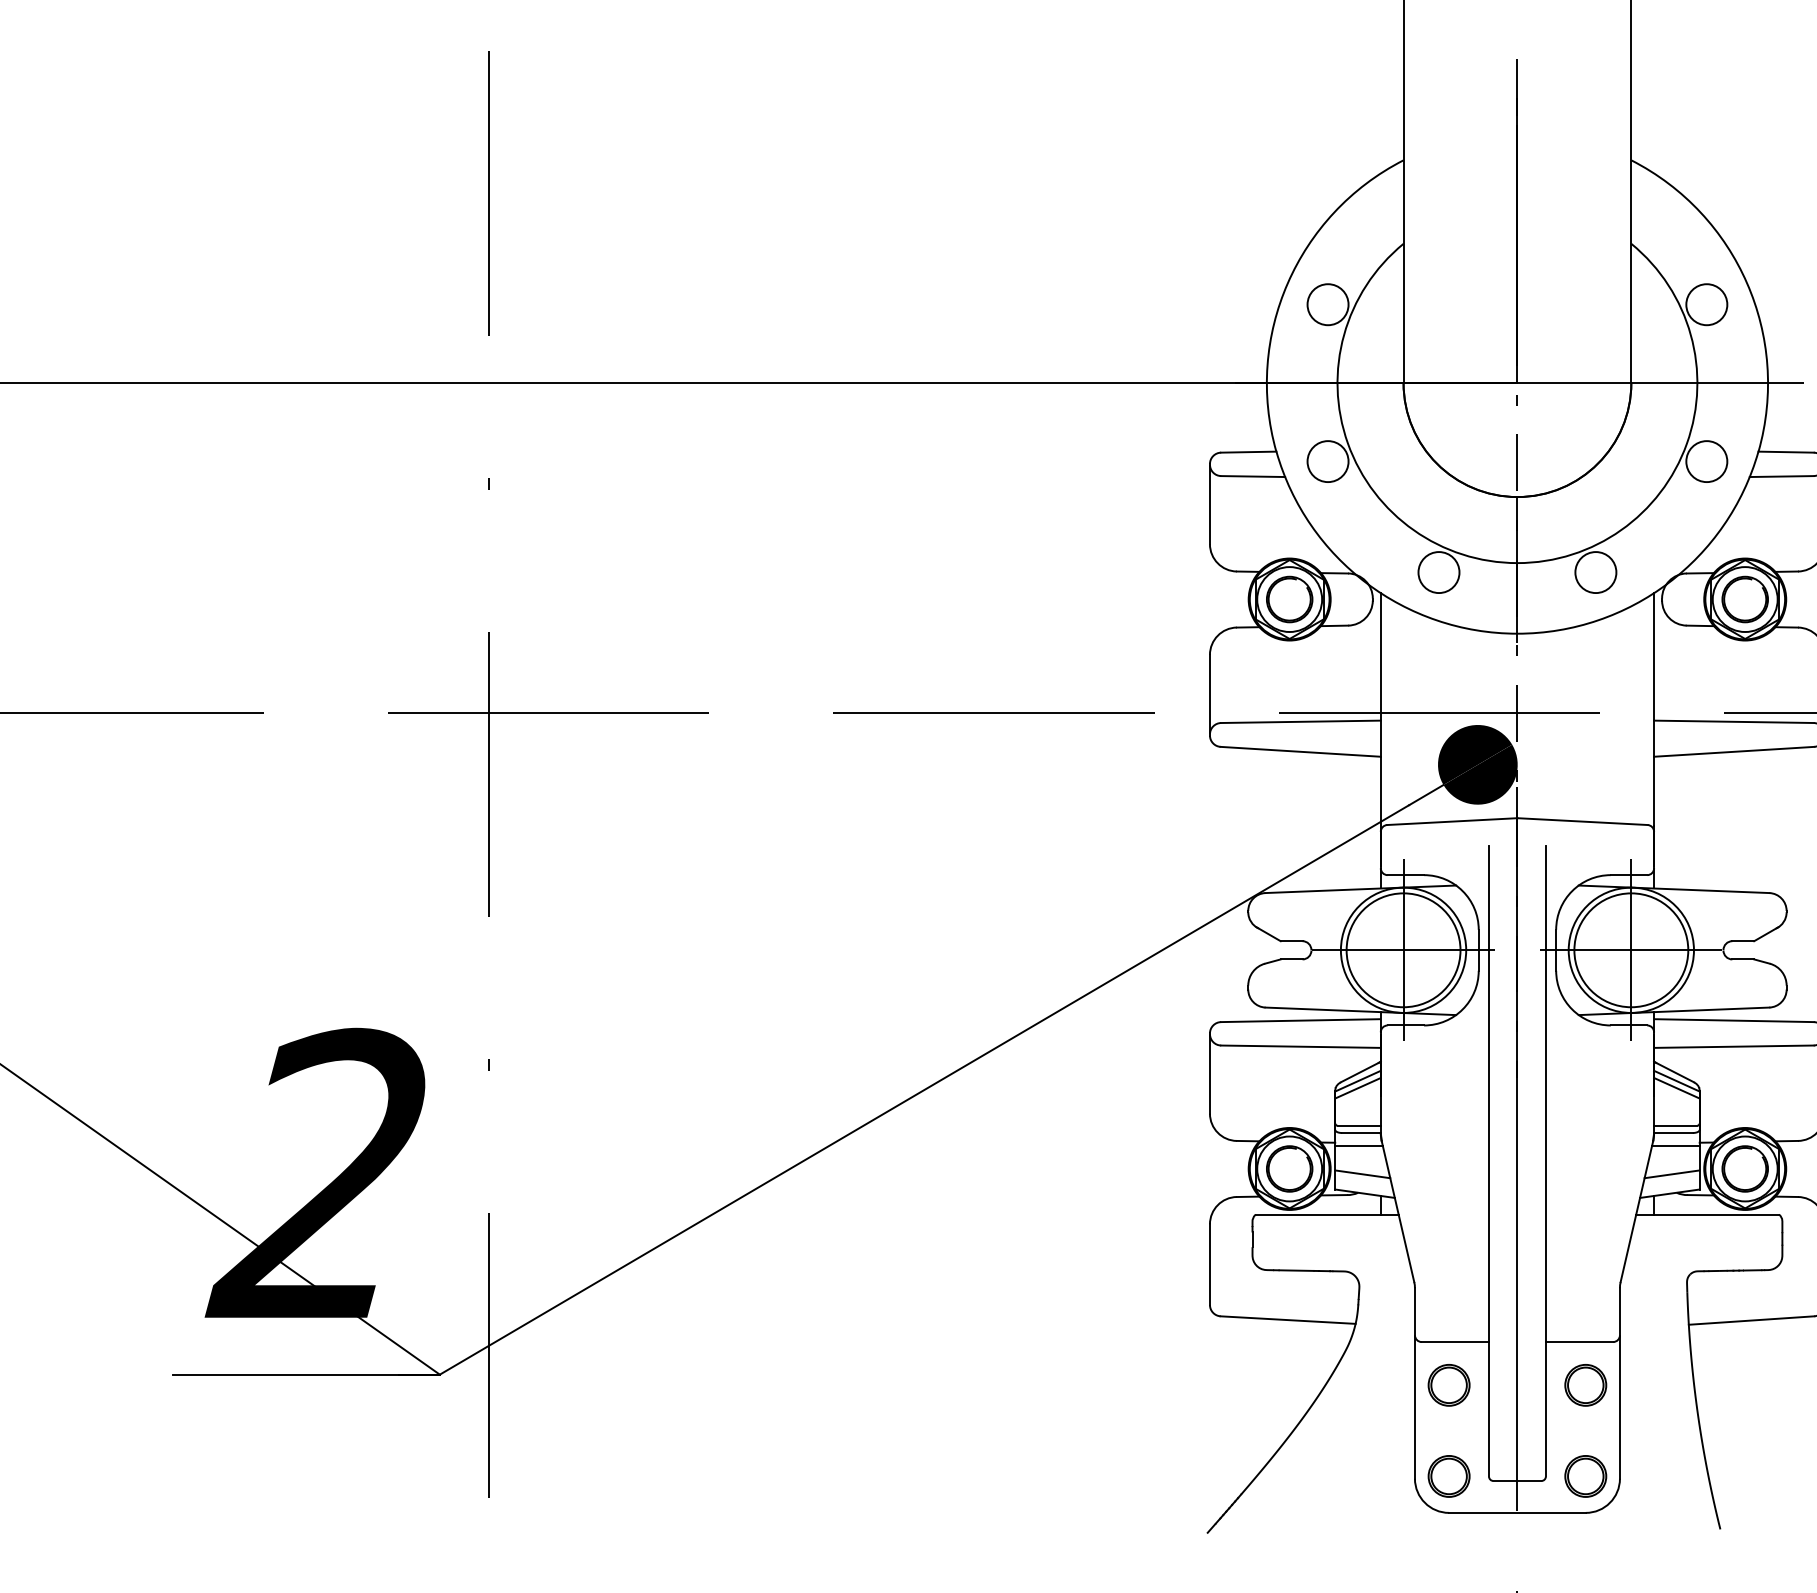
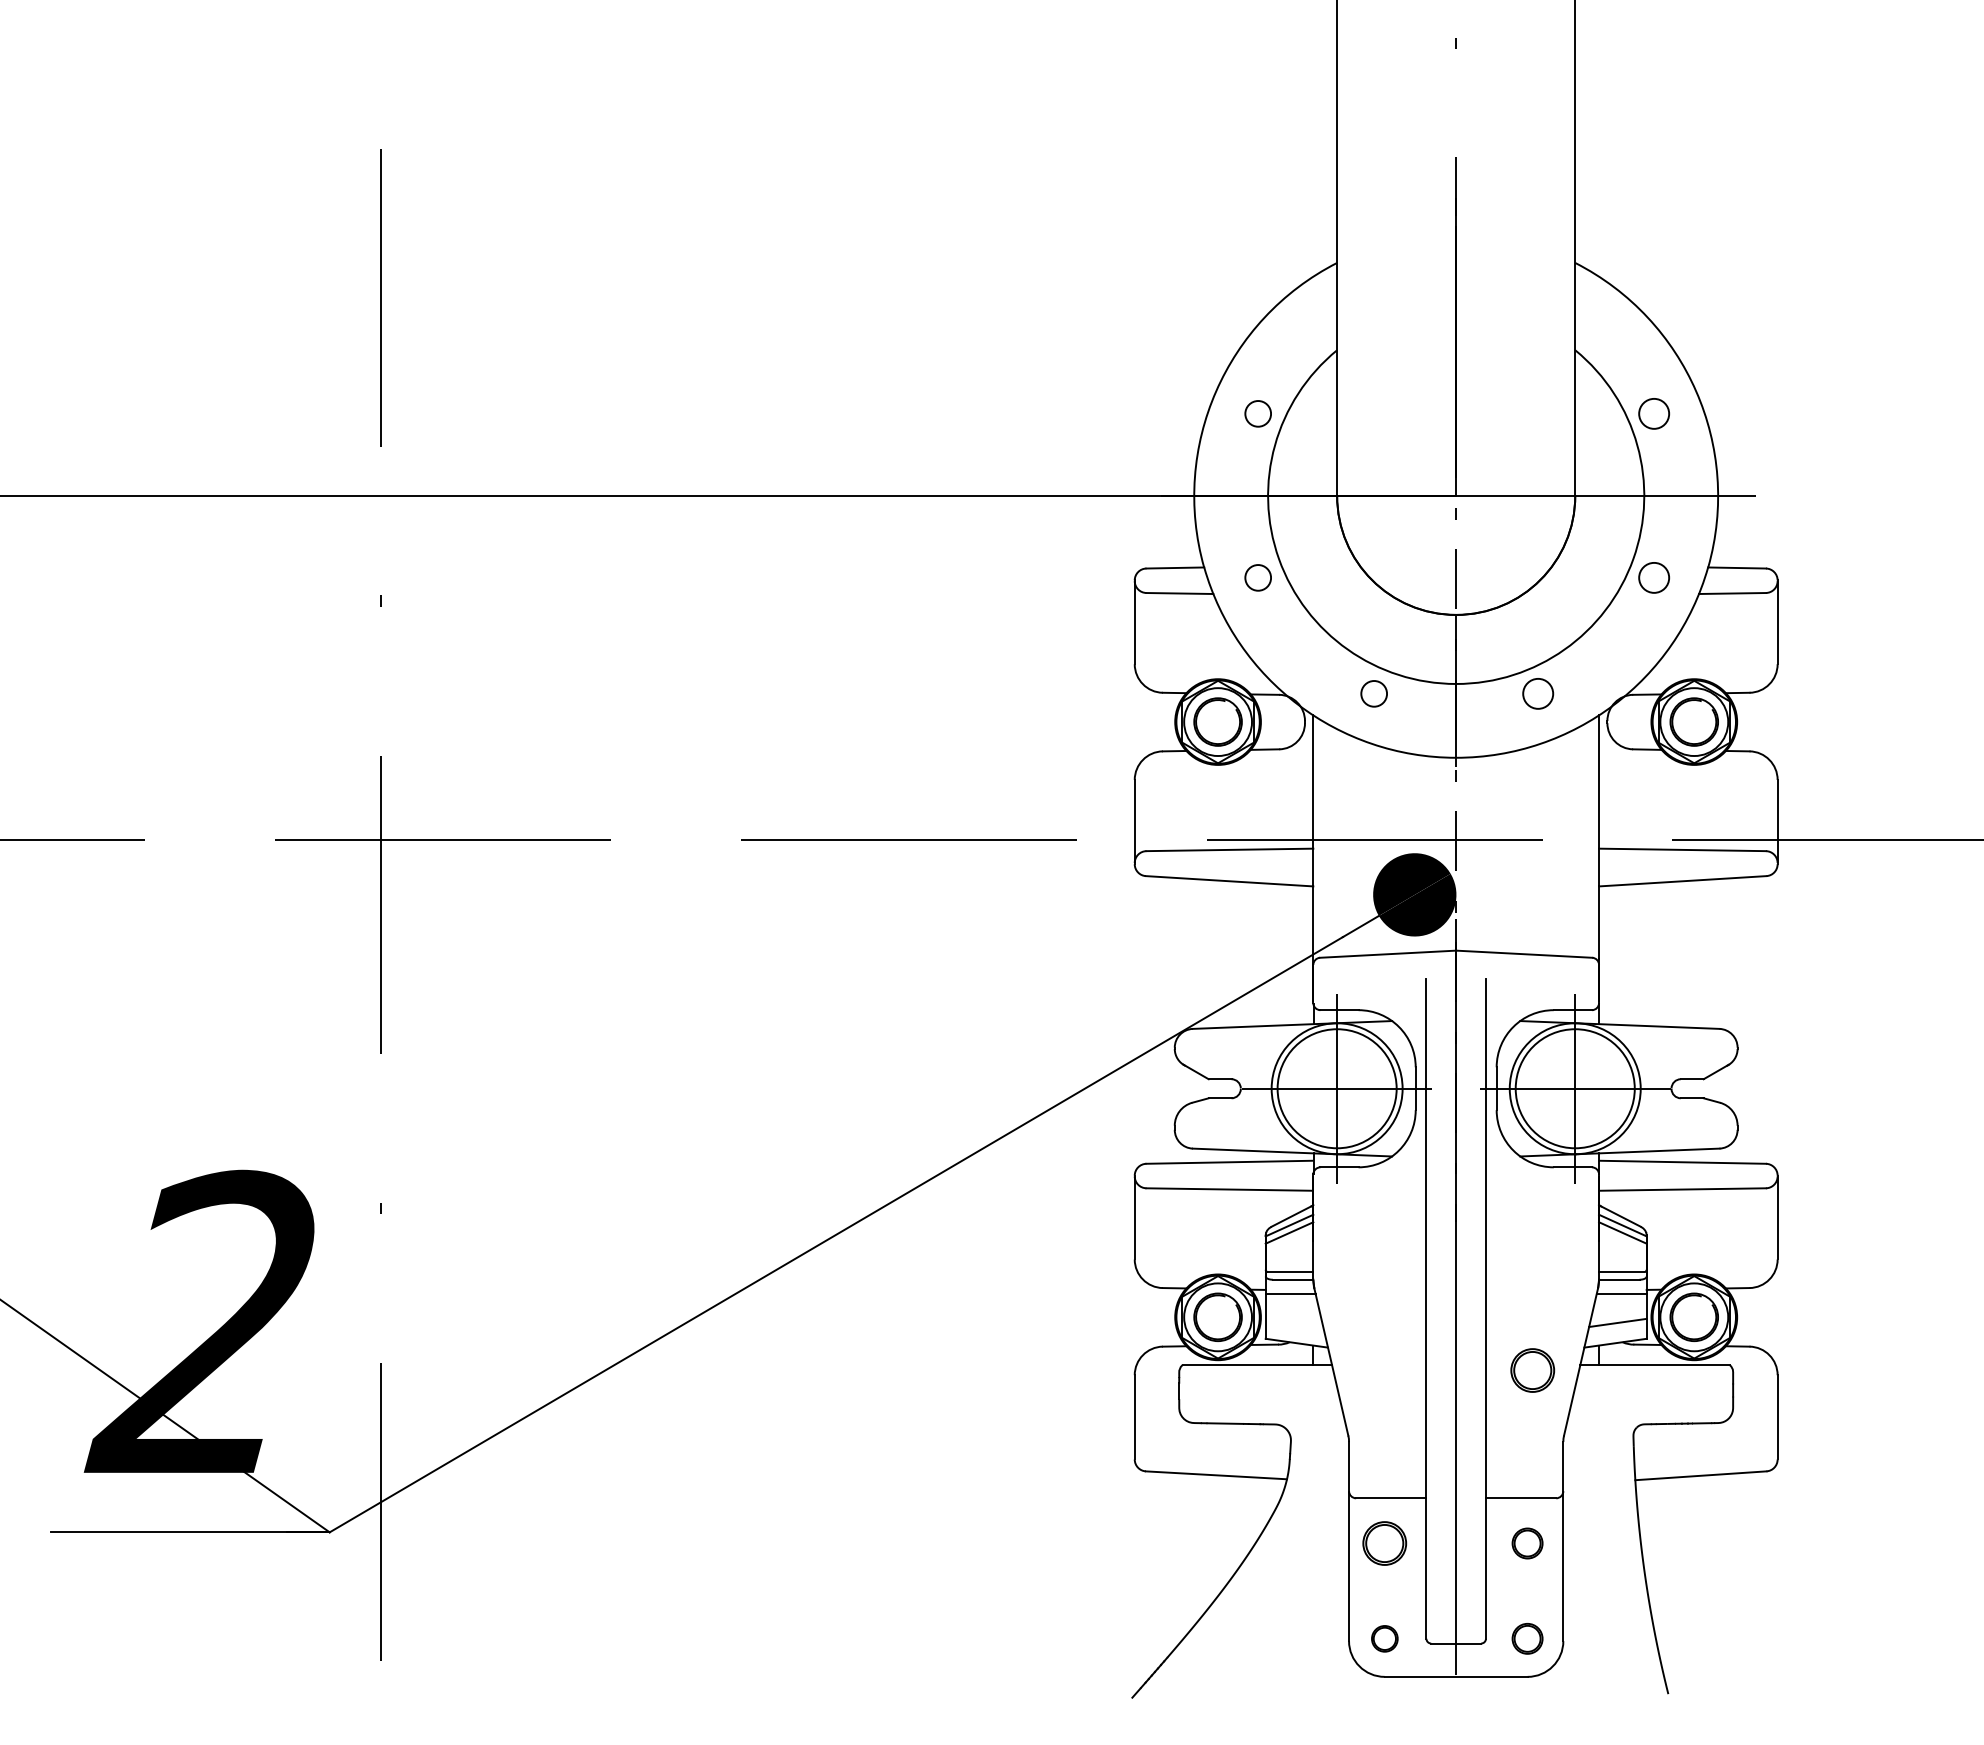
circle: (1327, 304) -> (1257, 413), size x0.6
circle: (1706, 304) -> (1653, 413), size x0.7
circle: (1327, 461) -> (1257, 577), size x0.6
circle: (1706, 461) -> (1653, 577), size x0.7
circle: (1438, 572) -> (1373, 693), size x0.6
circle: (1595, 572) -> (1537, 693), size x0.7
line: (1362, 1173) -> (1294, 1322), removed
part: (1590, 1219) -> (1532, 1370), added
part: (1585, 1385) -> (1527, 1543), size x0.7
part: (1448, 1476) -> (1384, 1638), size x0.6
part: (1585, 1476) -> (1527, 1638), size x0.7

